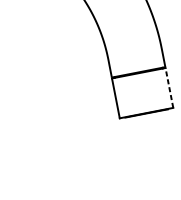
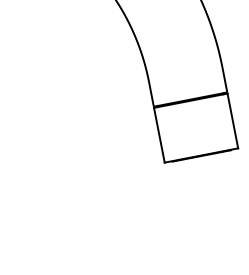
line: (169, 87) -> (232, 120), dashed -> solid

